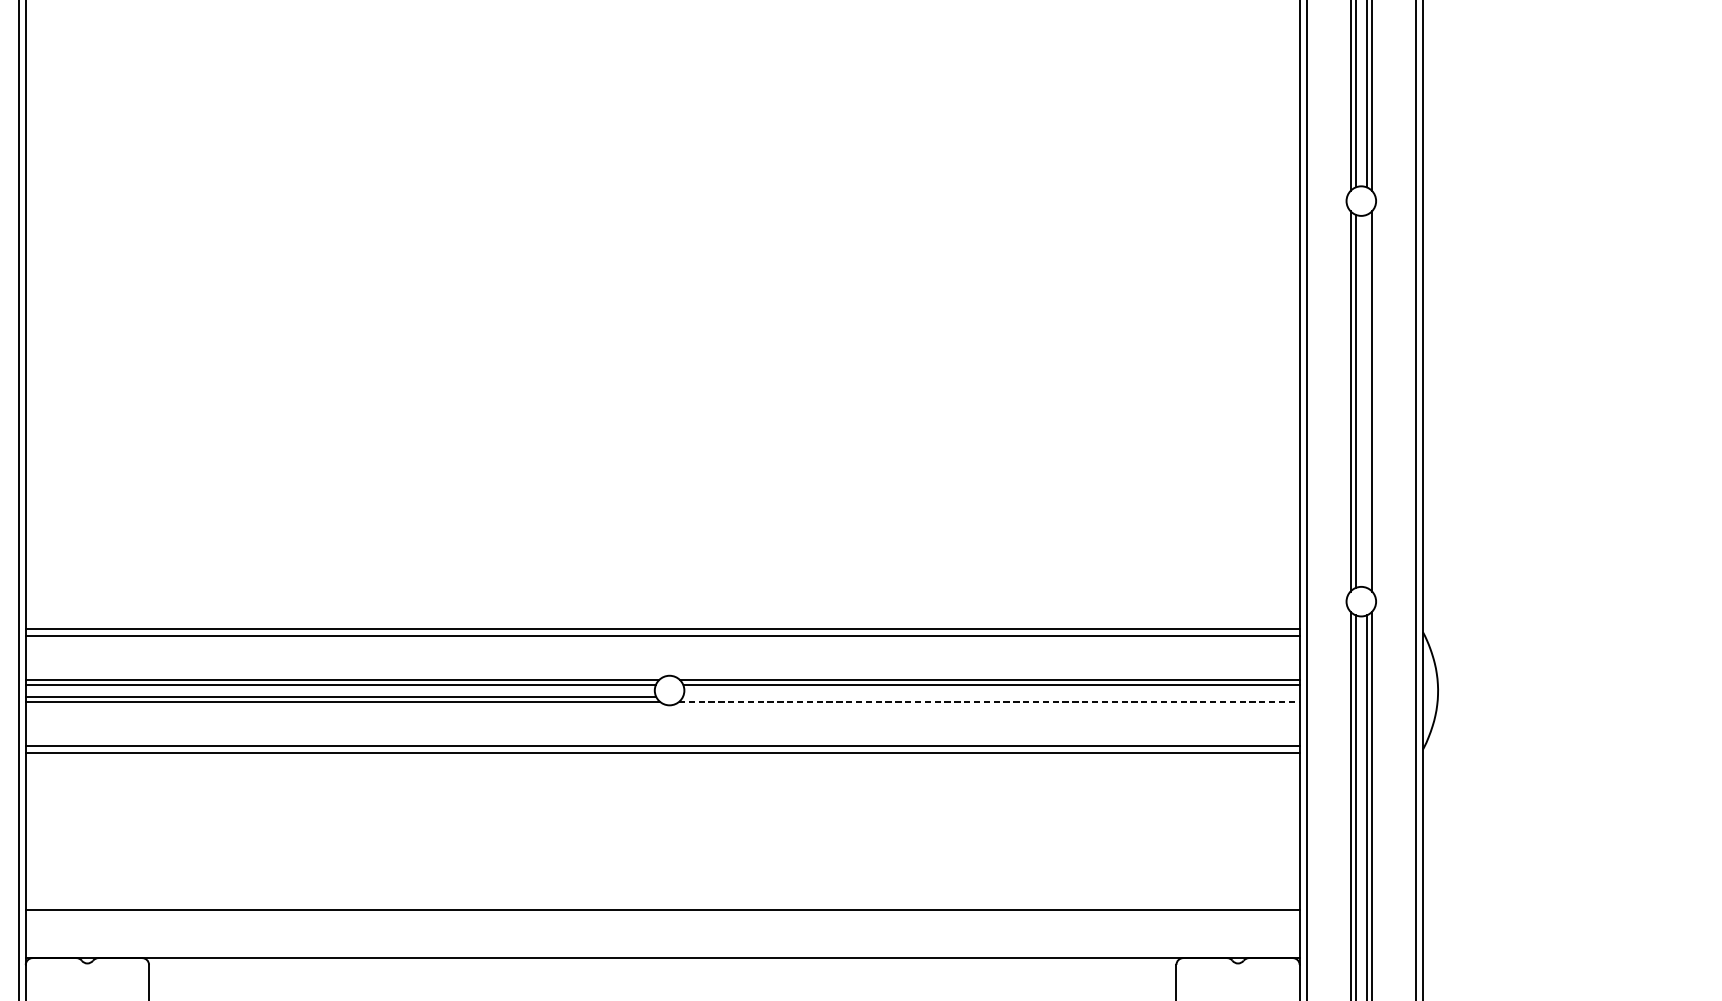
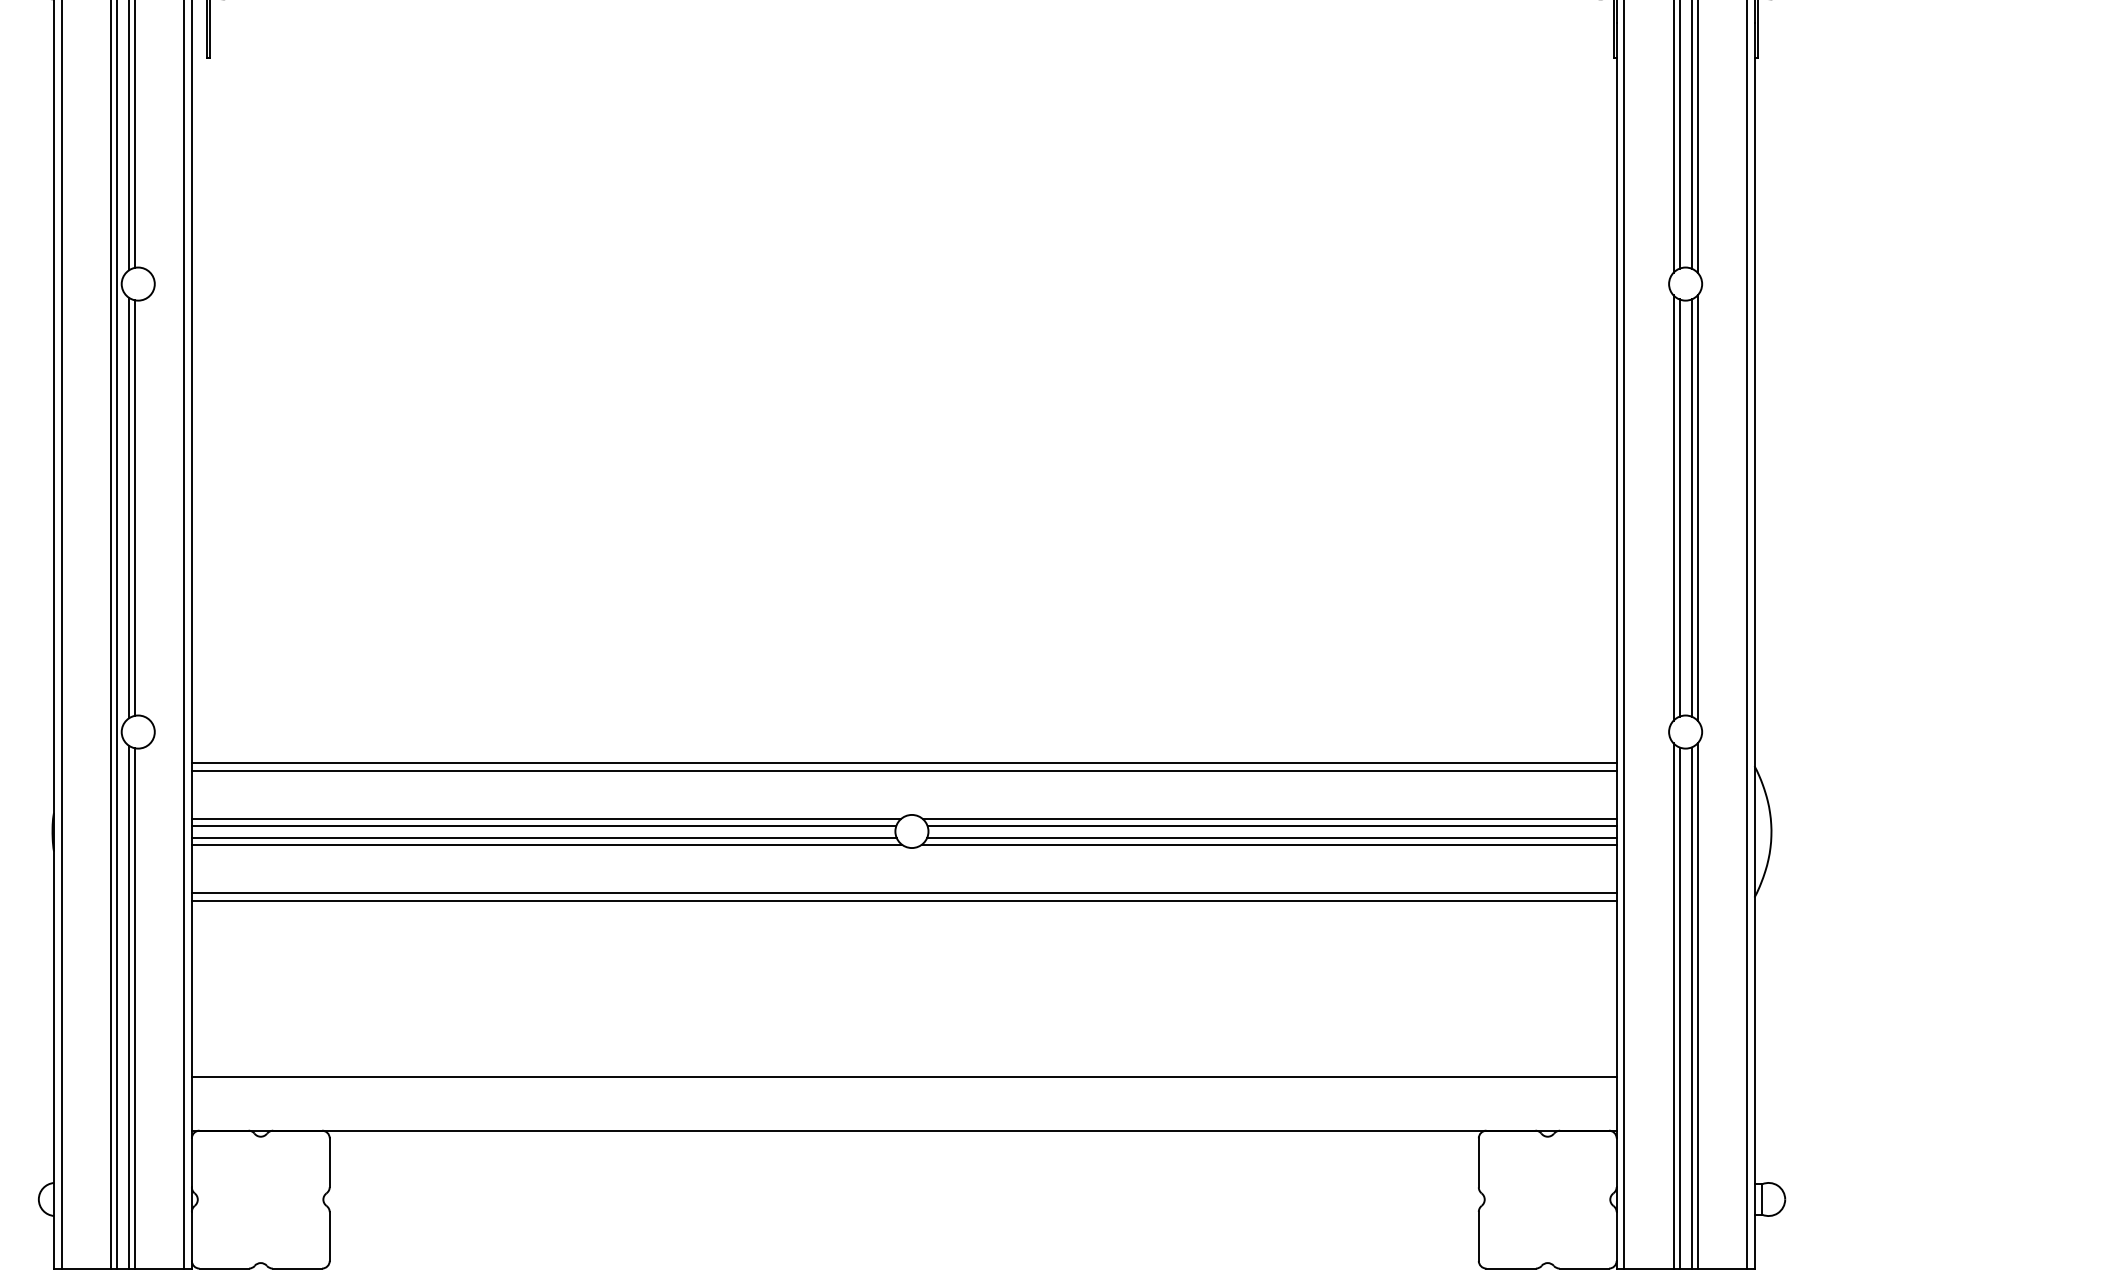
line: (1366, 400) -> (1691, 507), added
line: (991, 696) -> (1271, 838), added
line: (990, 702) -> (1270, 844), dashed -> solid

